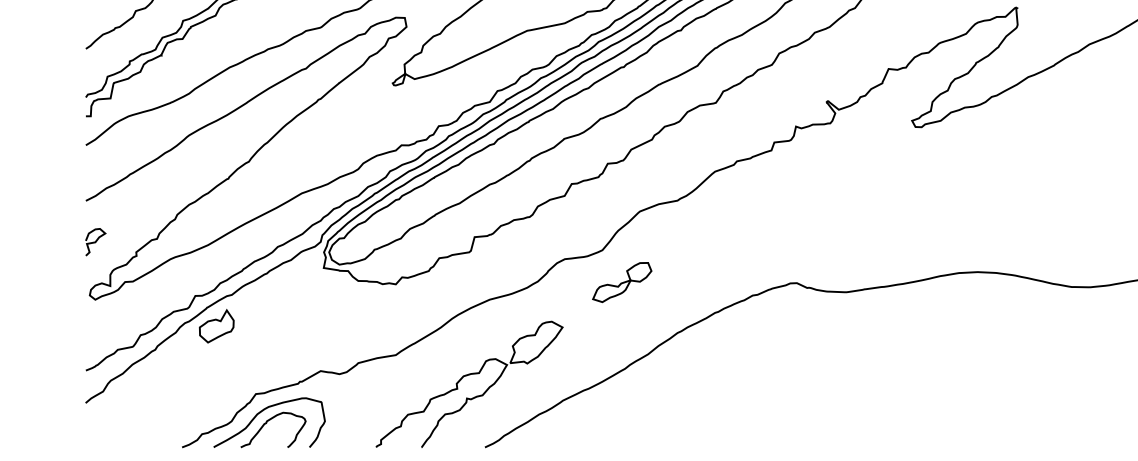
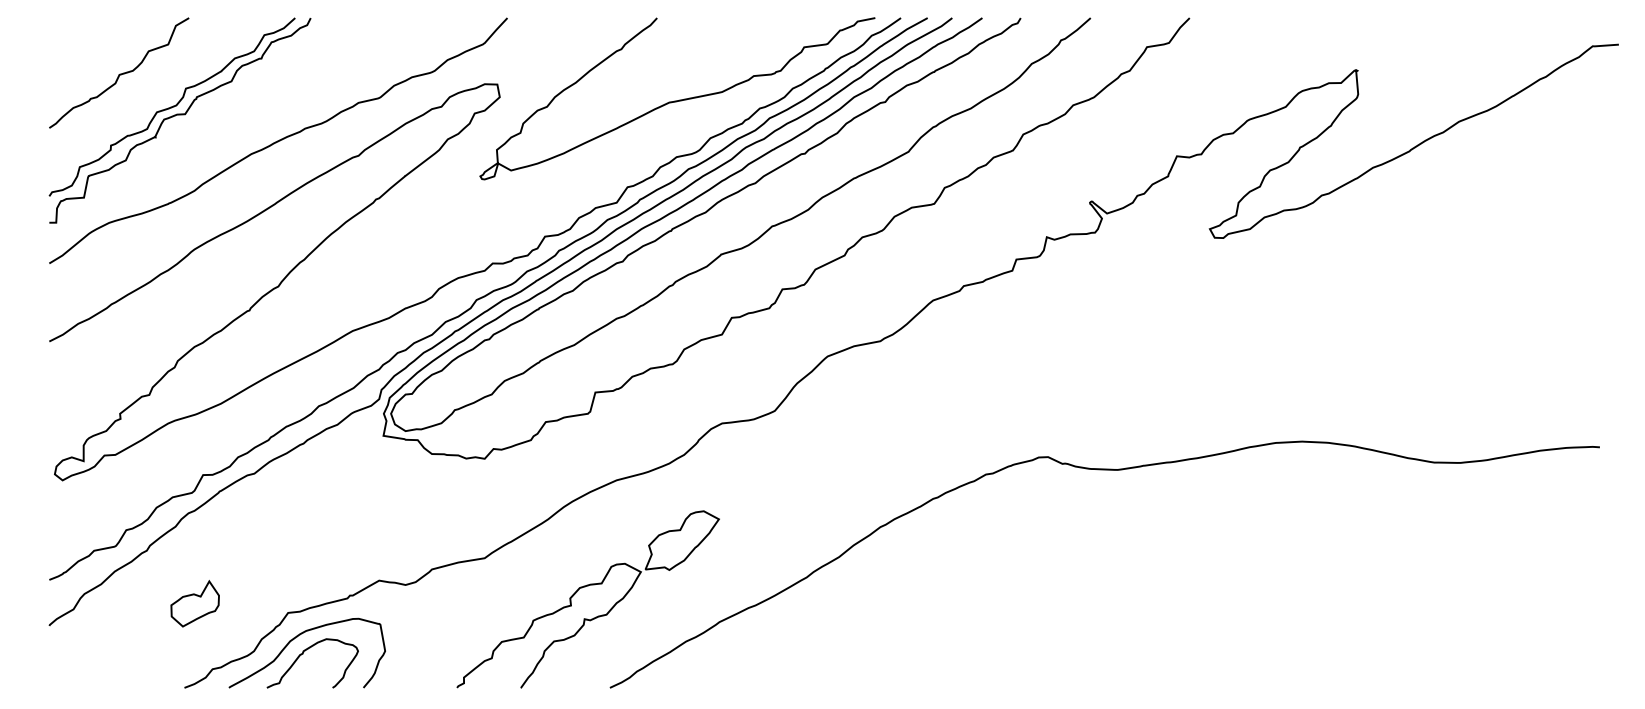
curve: (95, 242) -> (62, 399), removed
part: (622, 282) -> (802, 455), removed
part: (216, 326) -> (194, 603), moved

